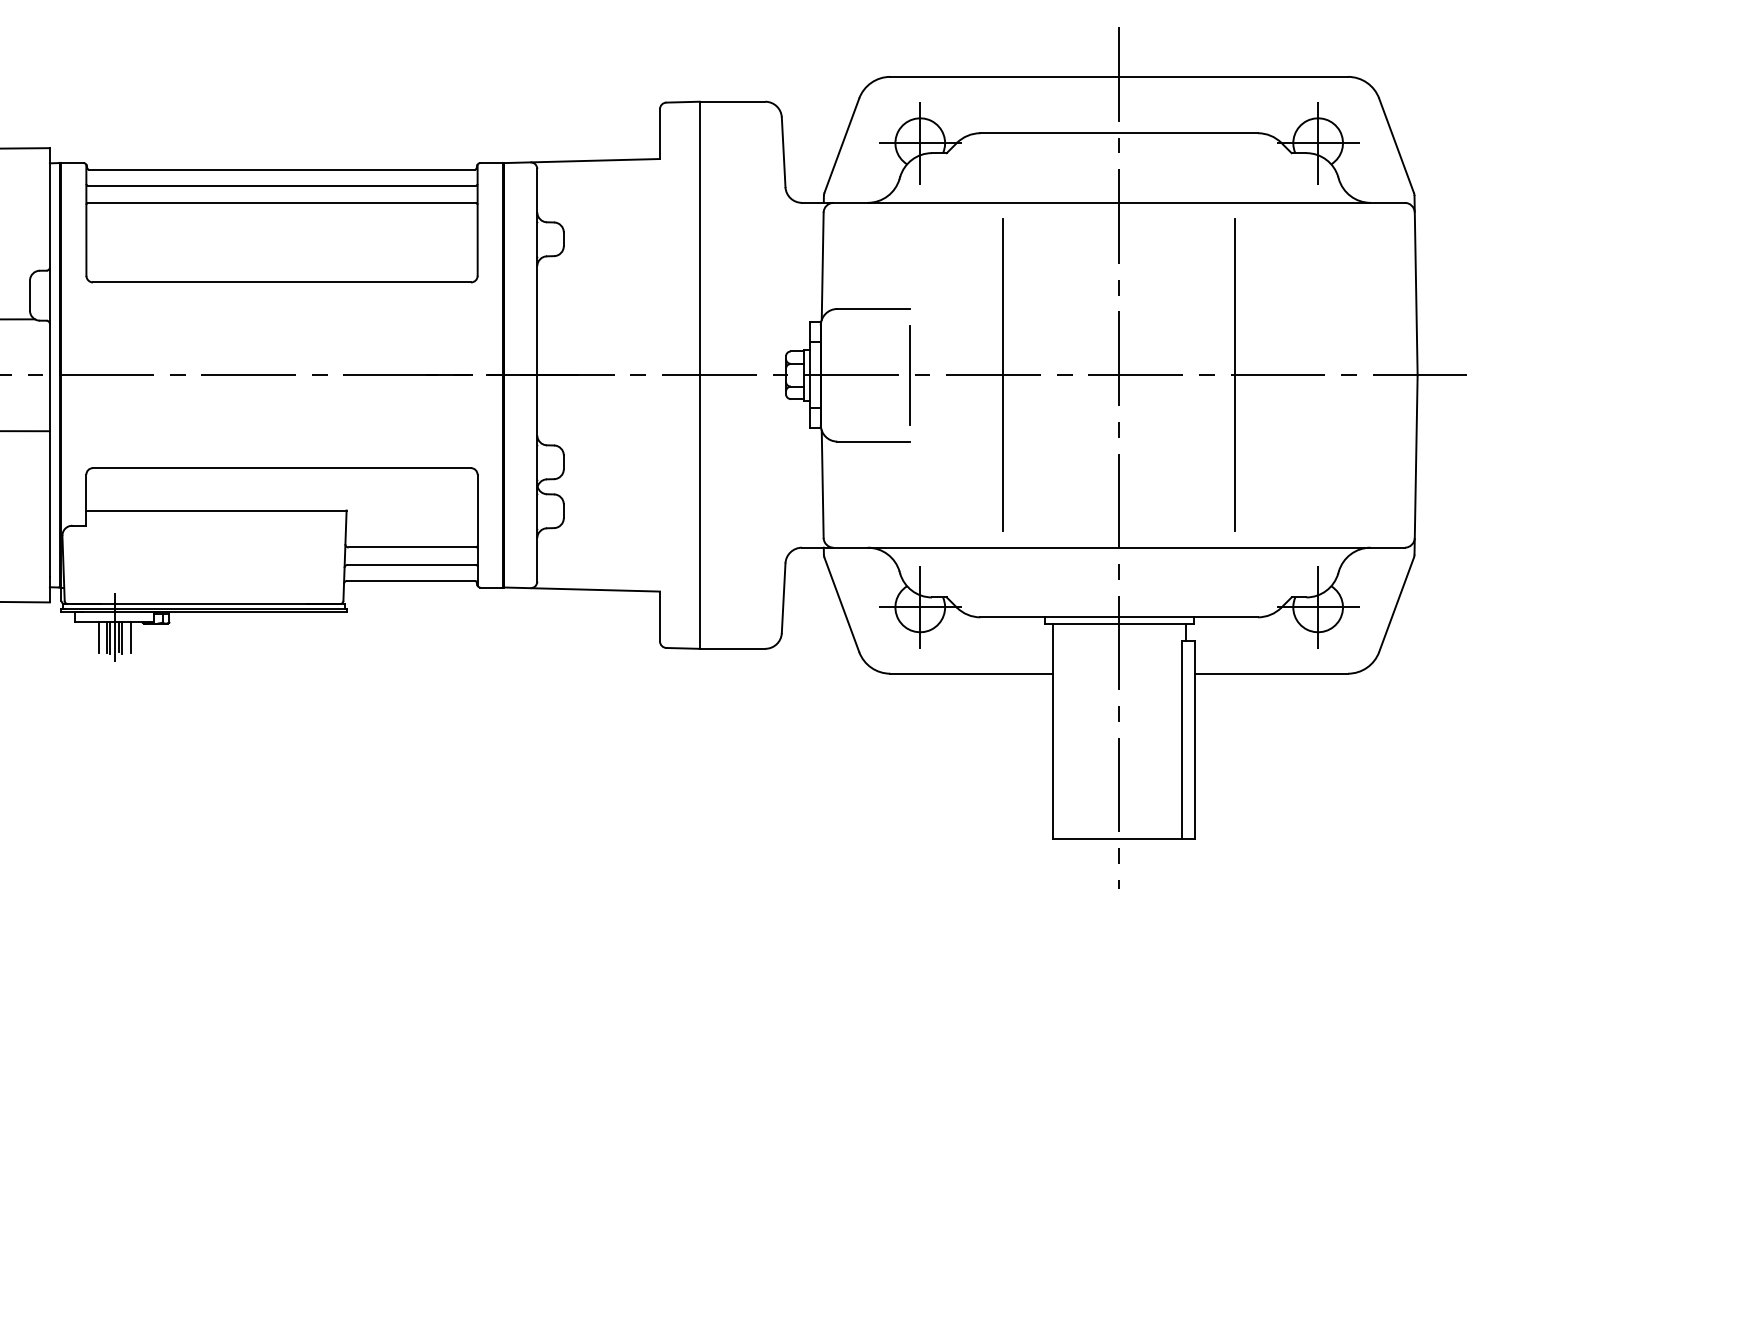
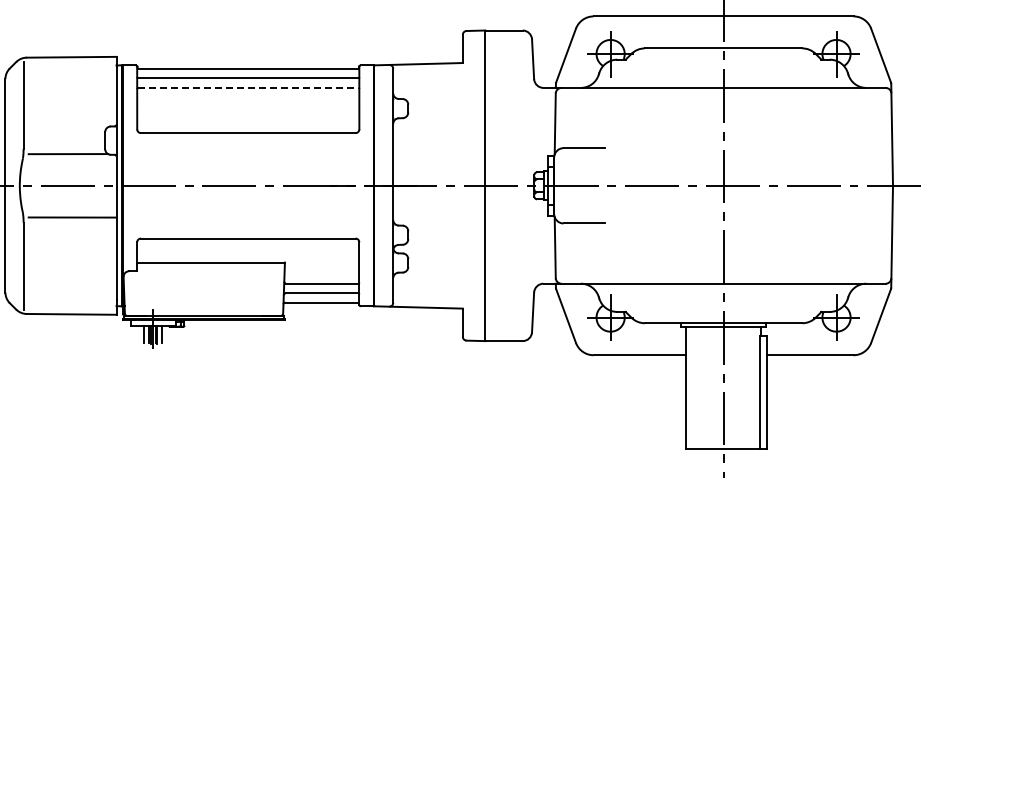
line: (282, 203) -> (248, 88), solid -> dashed
line: (909, 374) -> (604, 185), removed
line: (1002, 374) -> (657, 185), removed
line: (1235, 374) -> (789, 185), removed

